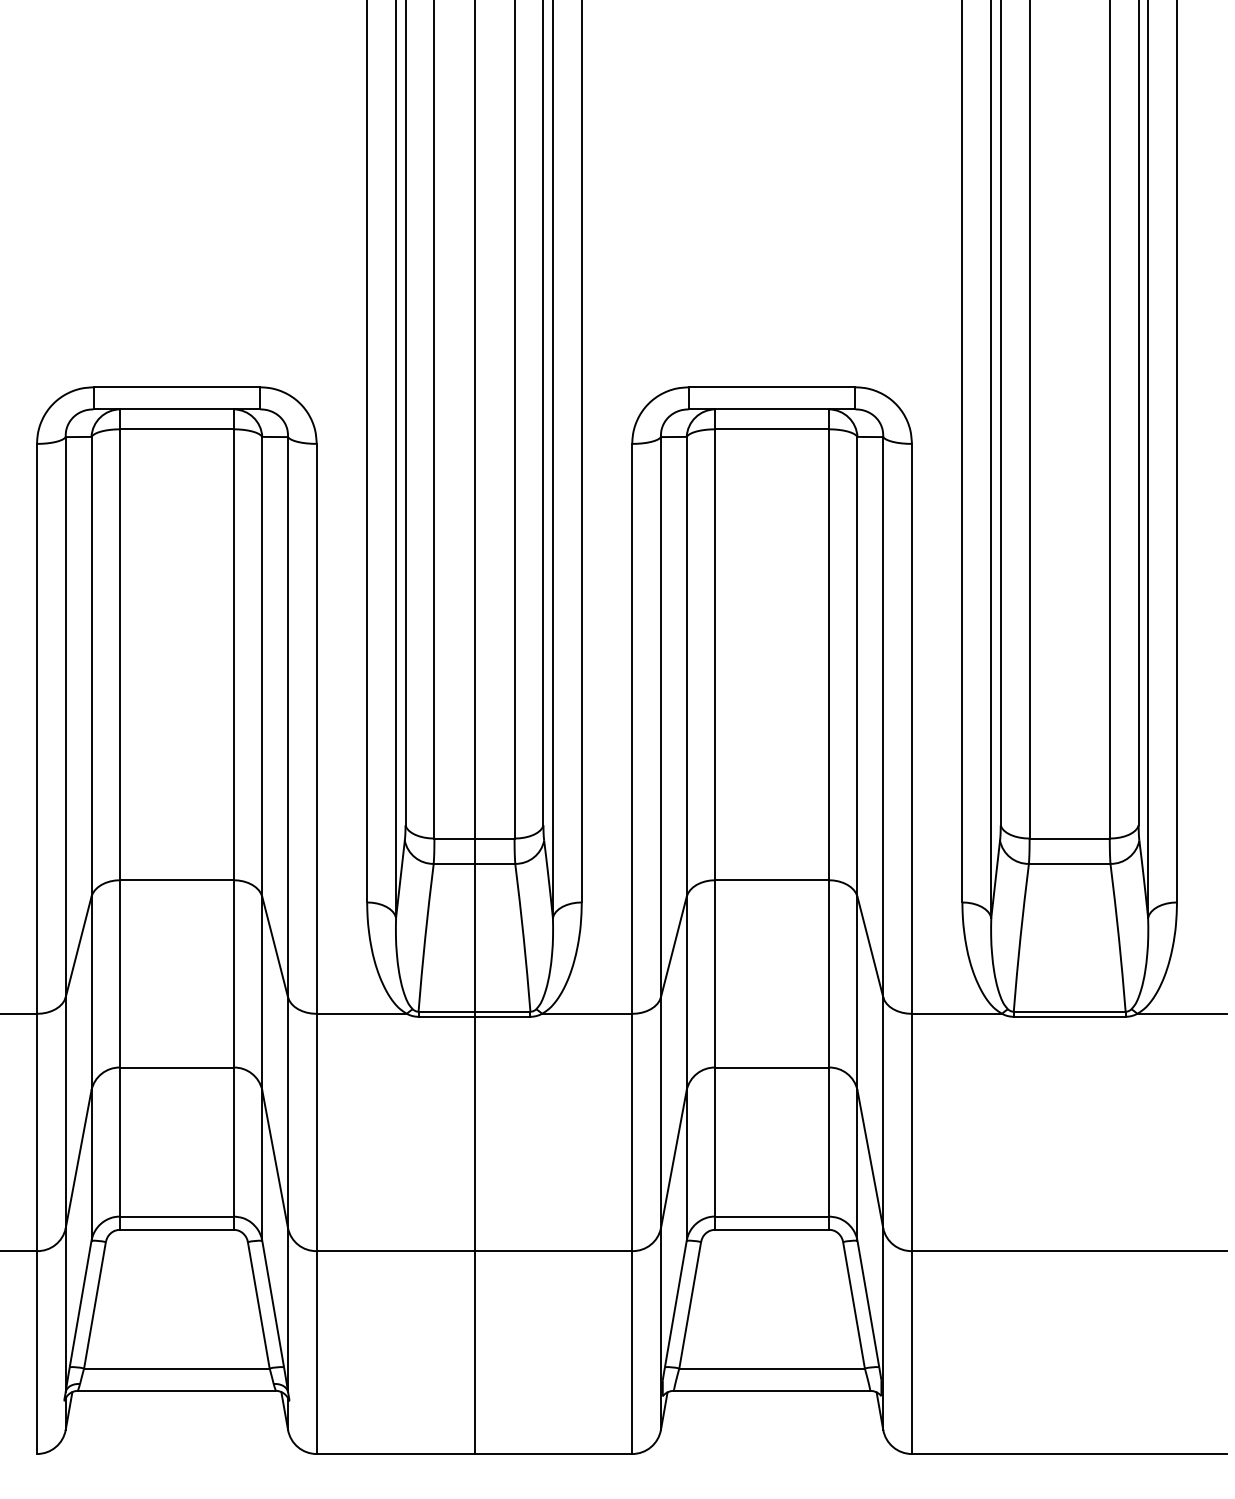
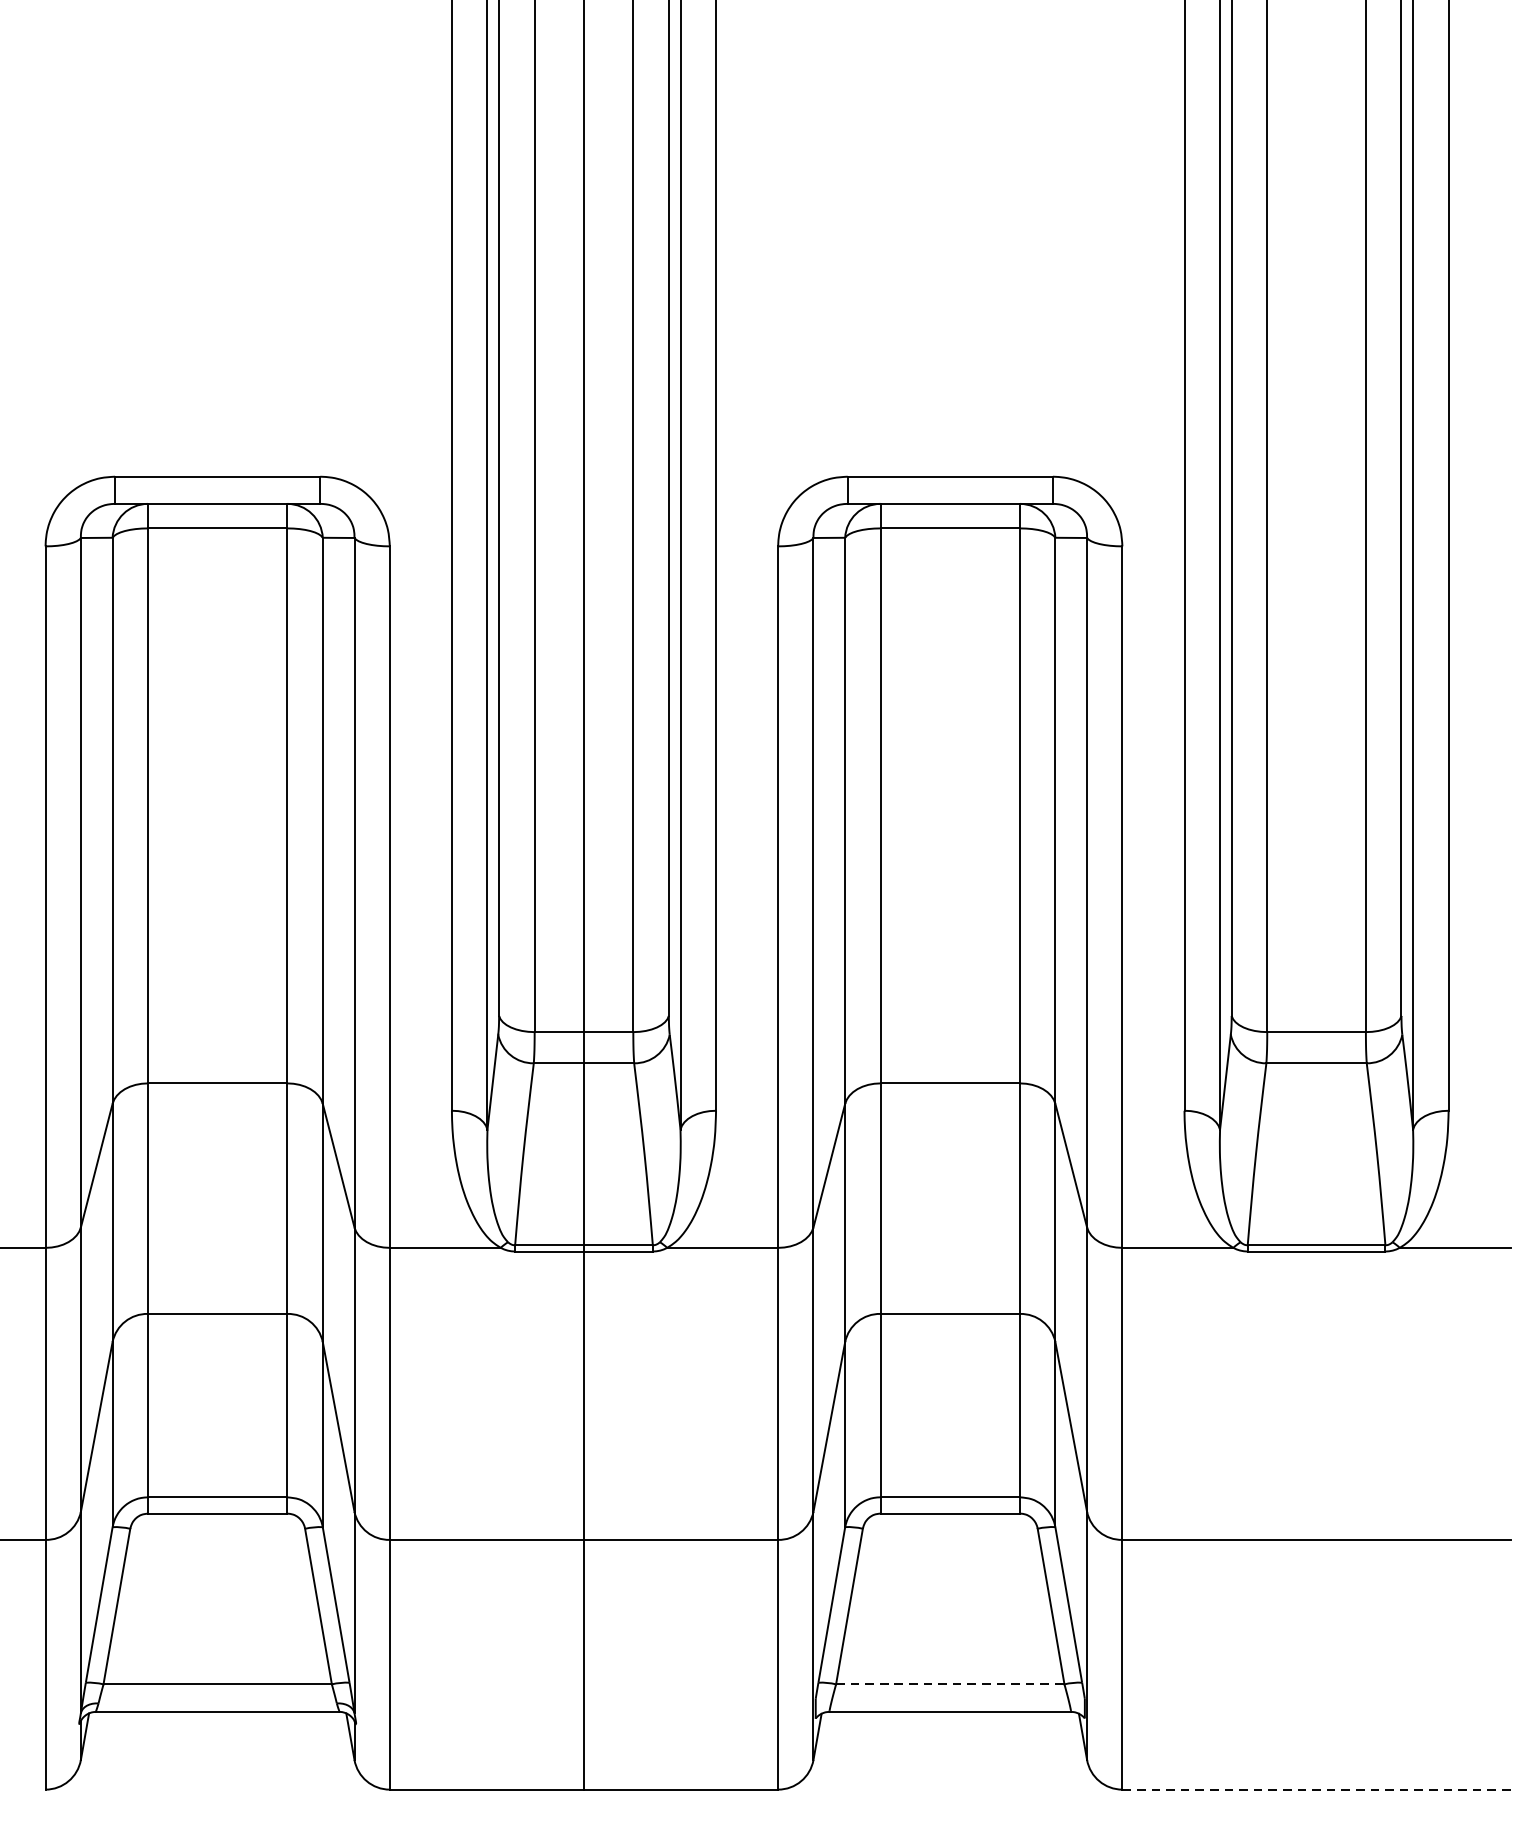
line: (772, 1368) -> (950, 1684), solid -> dashed
line: (1069, 1454) -> (1316, 1790), solid -> dashed

